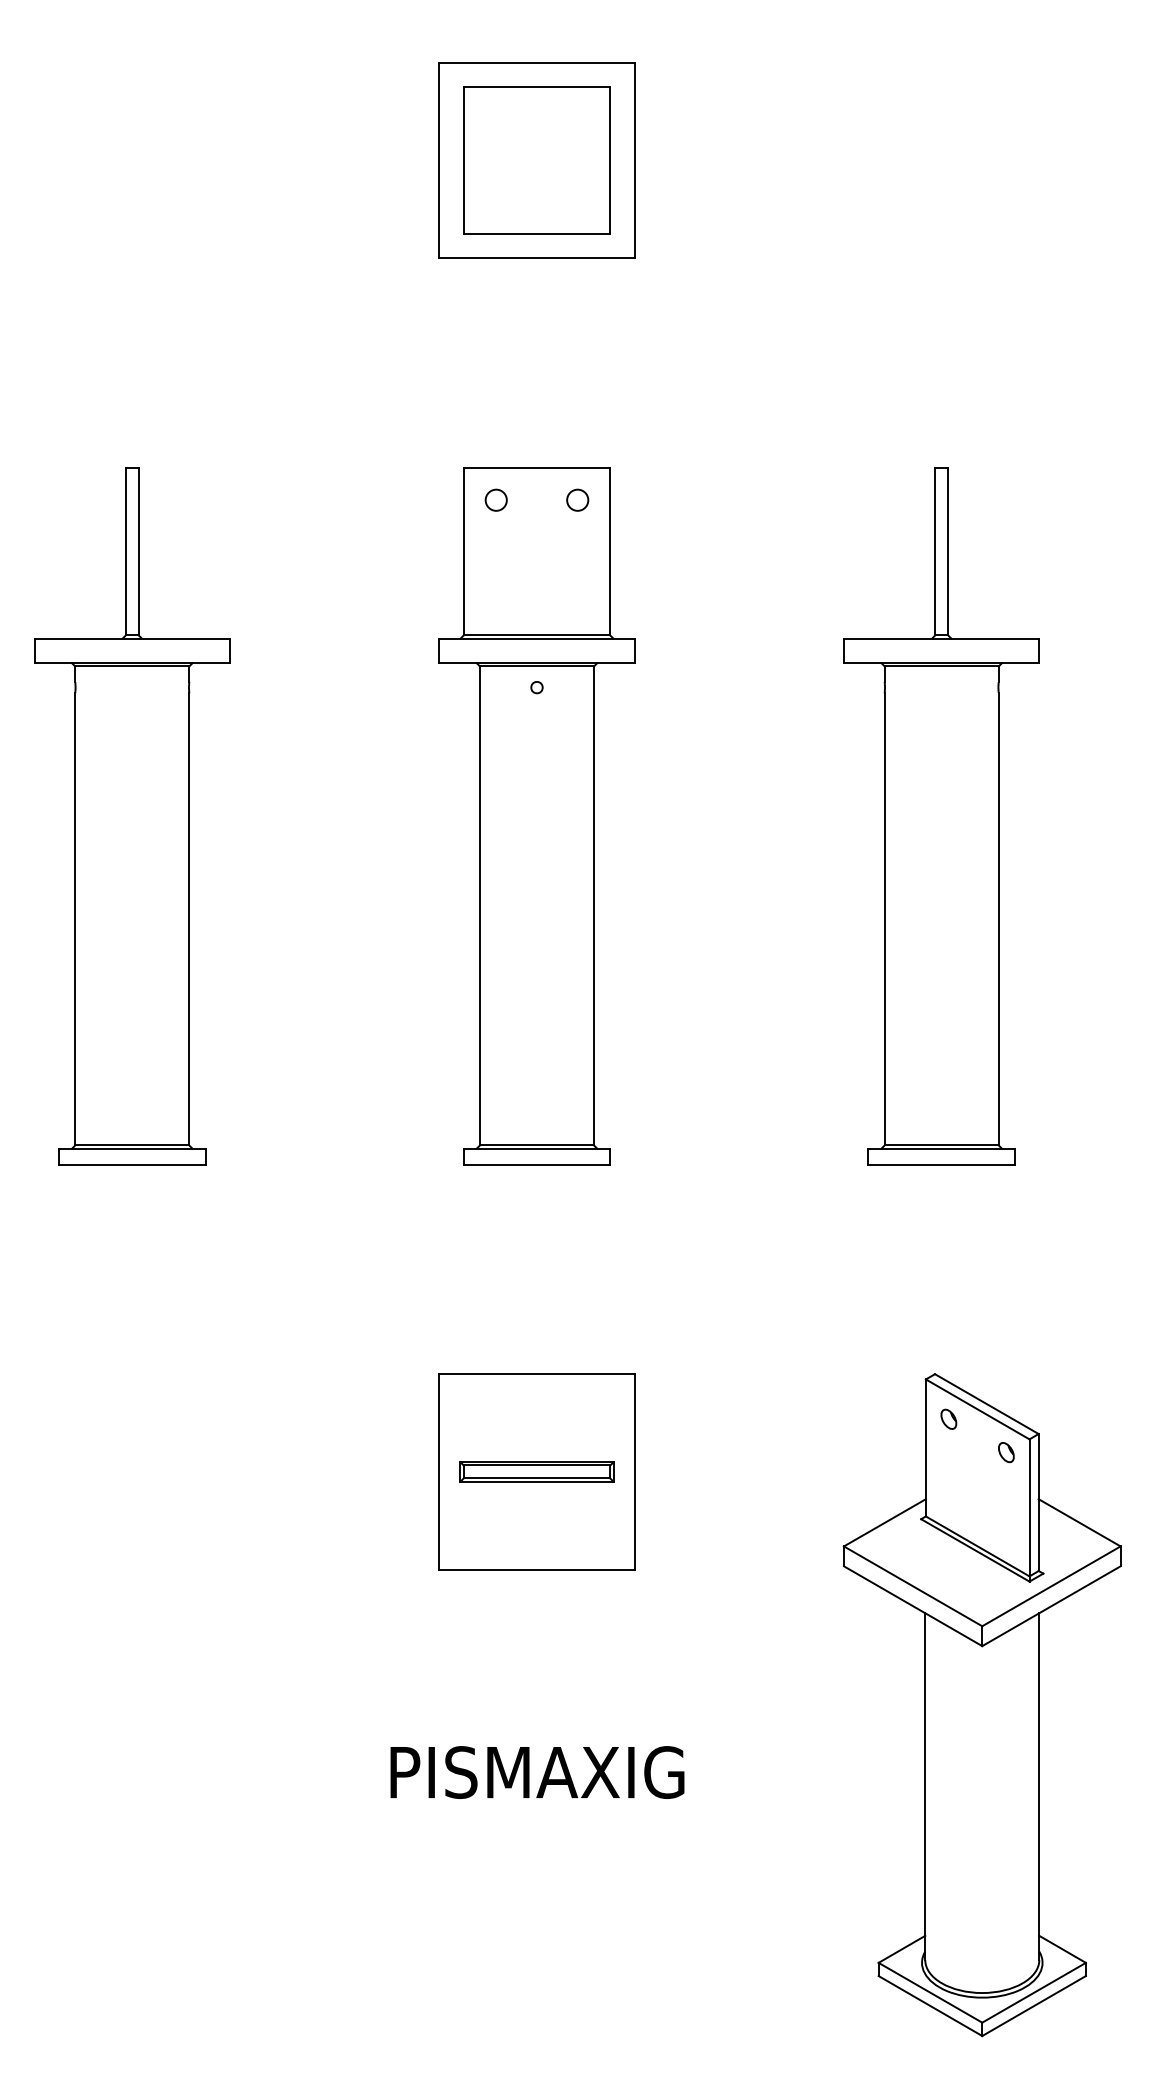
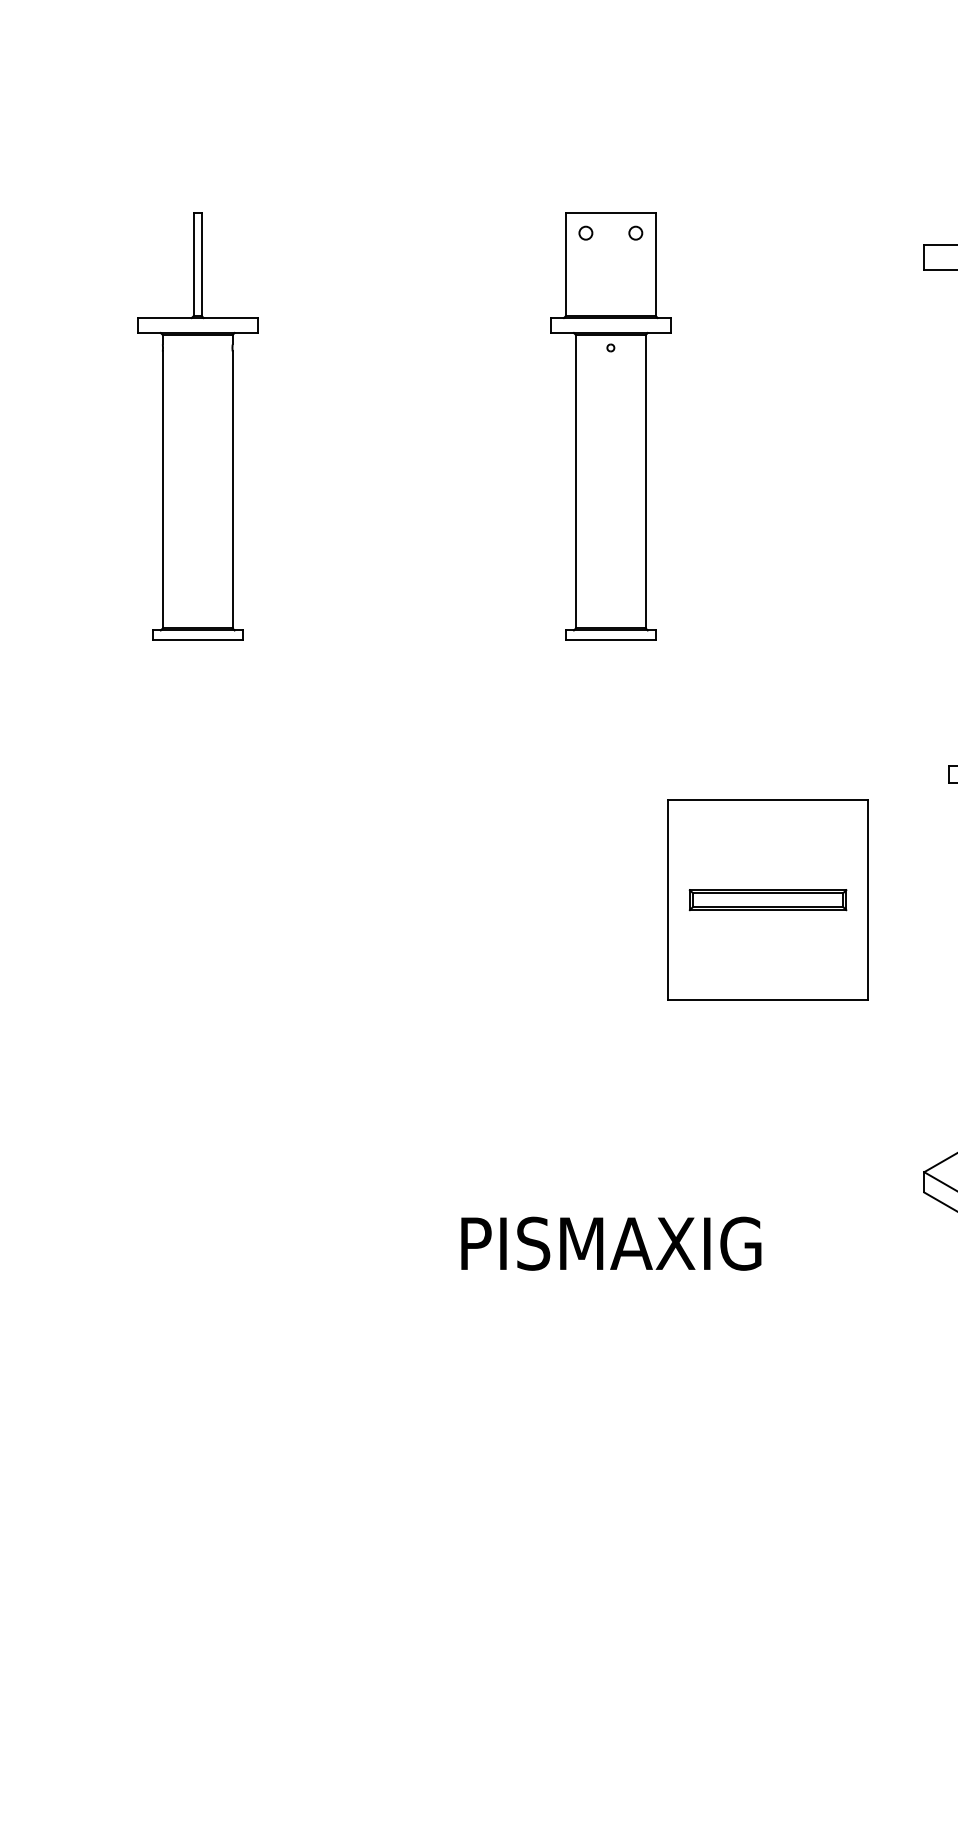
part: (132, 816) -> (197, 426), size x0.6
part: (536, 816) -> (610, 426), size x0.6
part: (536, 1471) -> (767, 899), moved
text: (537, 1772) -> (611, 1243), moved

